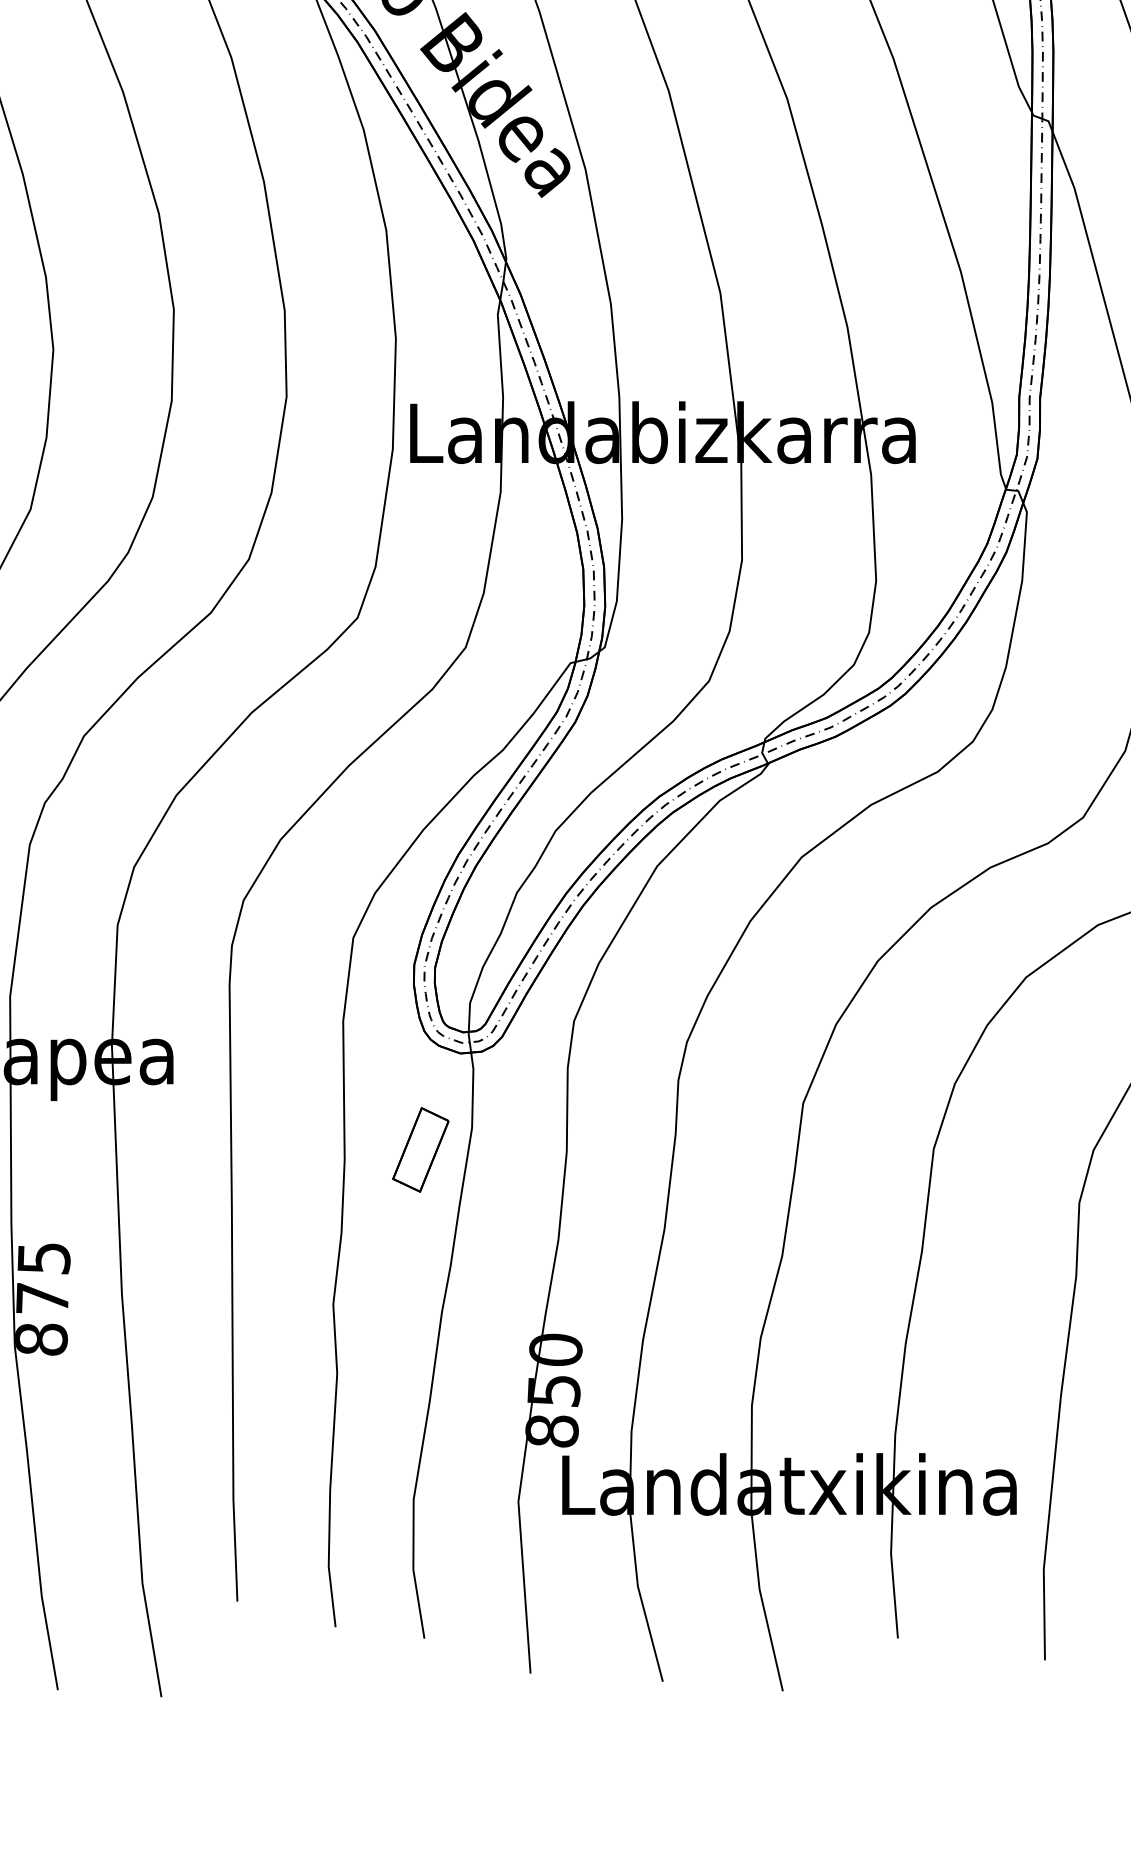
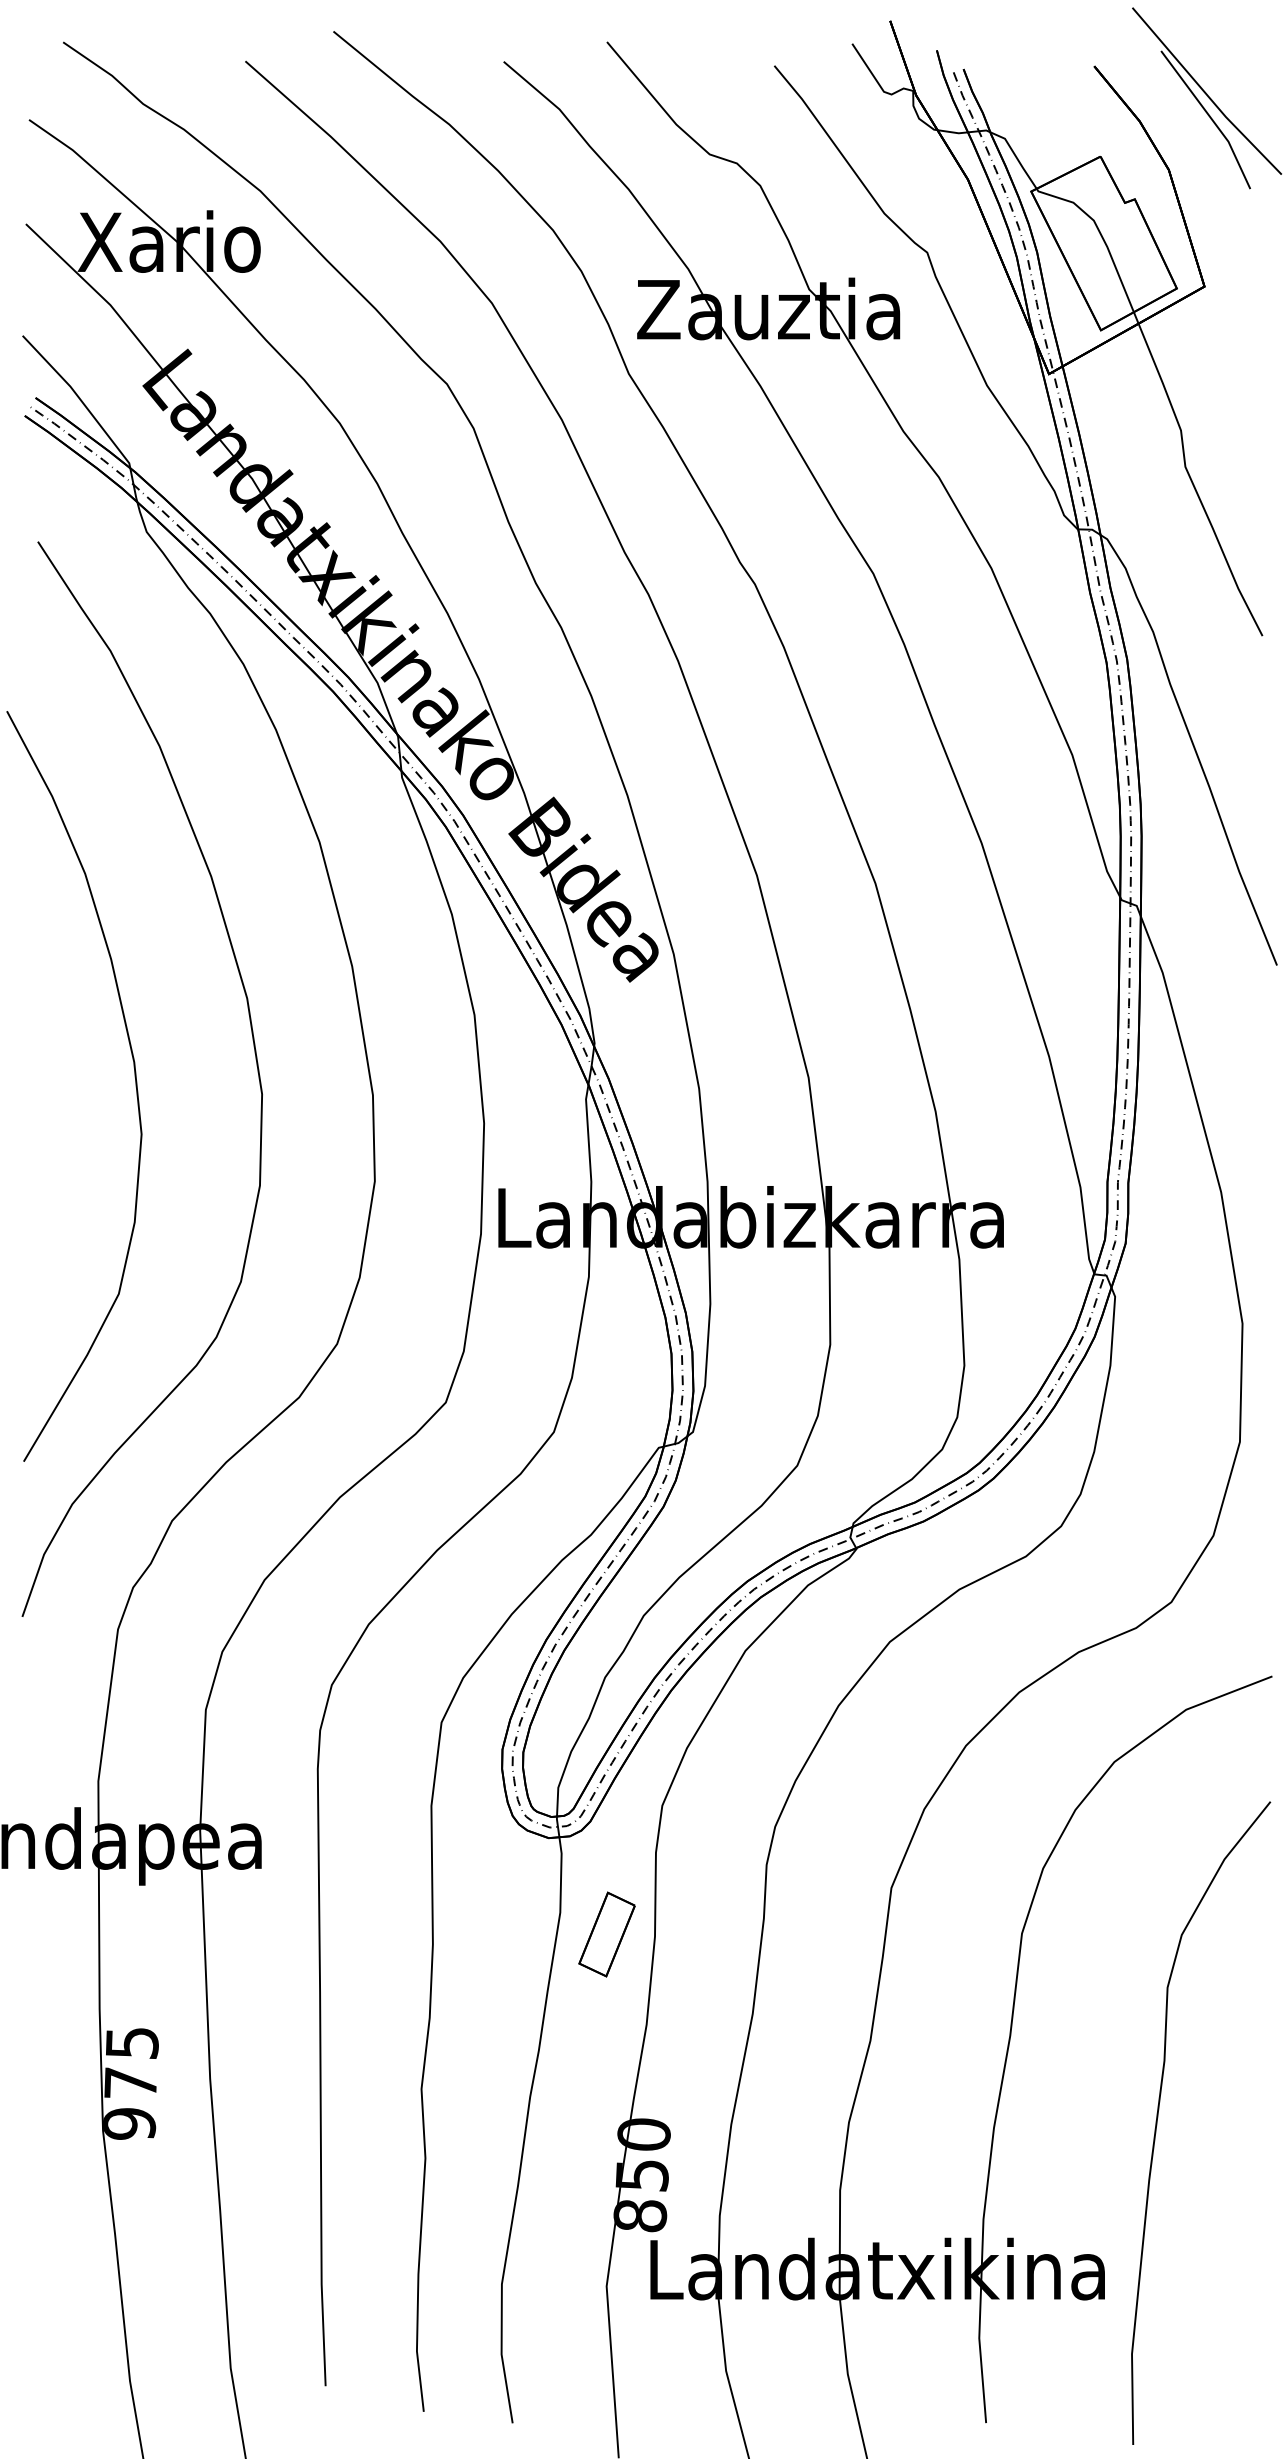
part: (420, 1149) -> (606, 1934), moved
text: (41, 1339) -> (129, 2124), 875 -> 975

